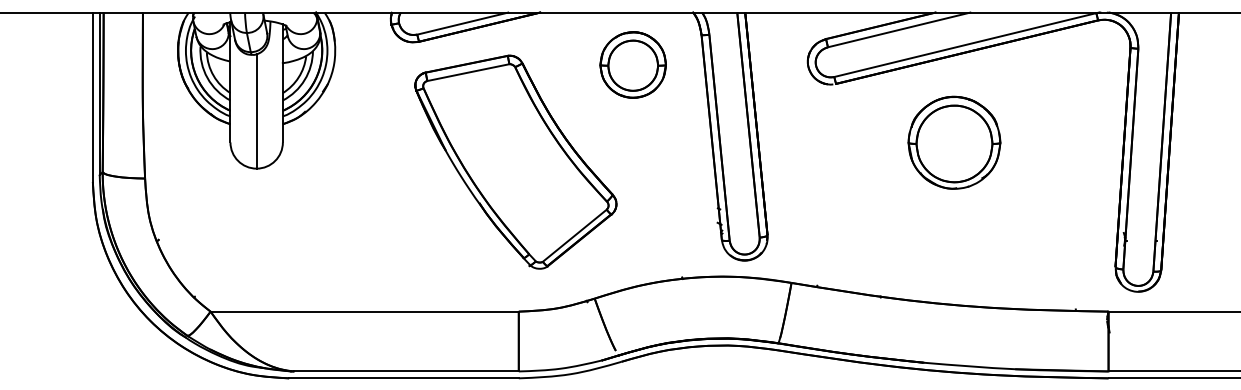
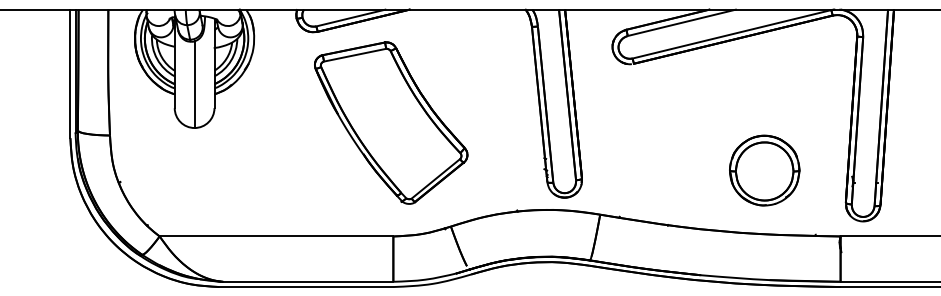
part: (632, 64) -> (479, 49), removed
part: (954, 142) -> (764, 170), moved

